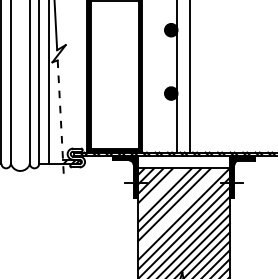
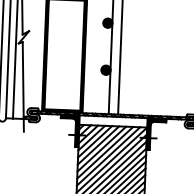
line: (60, 121) -> (22, 87), dashed -> solid
line: (160, 190) -> (95, 141), added
line: (179, 209) -> (108, 156), added

